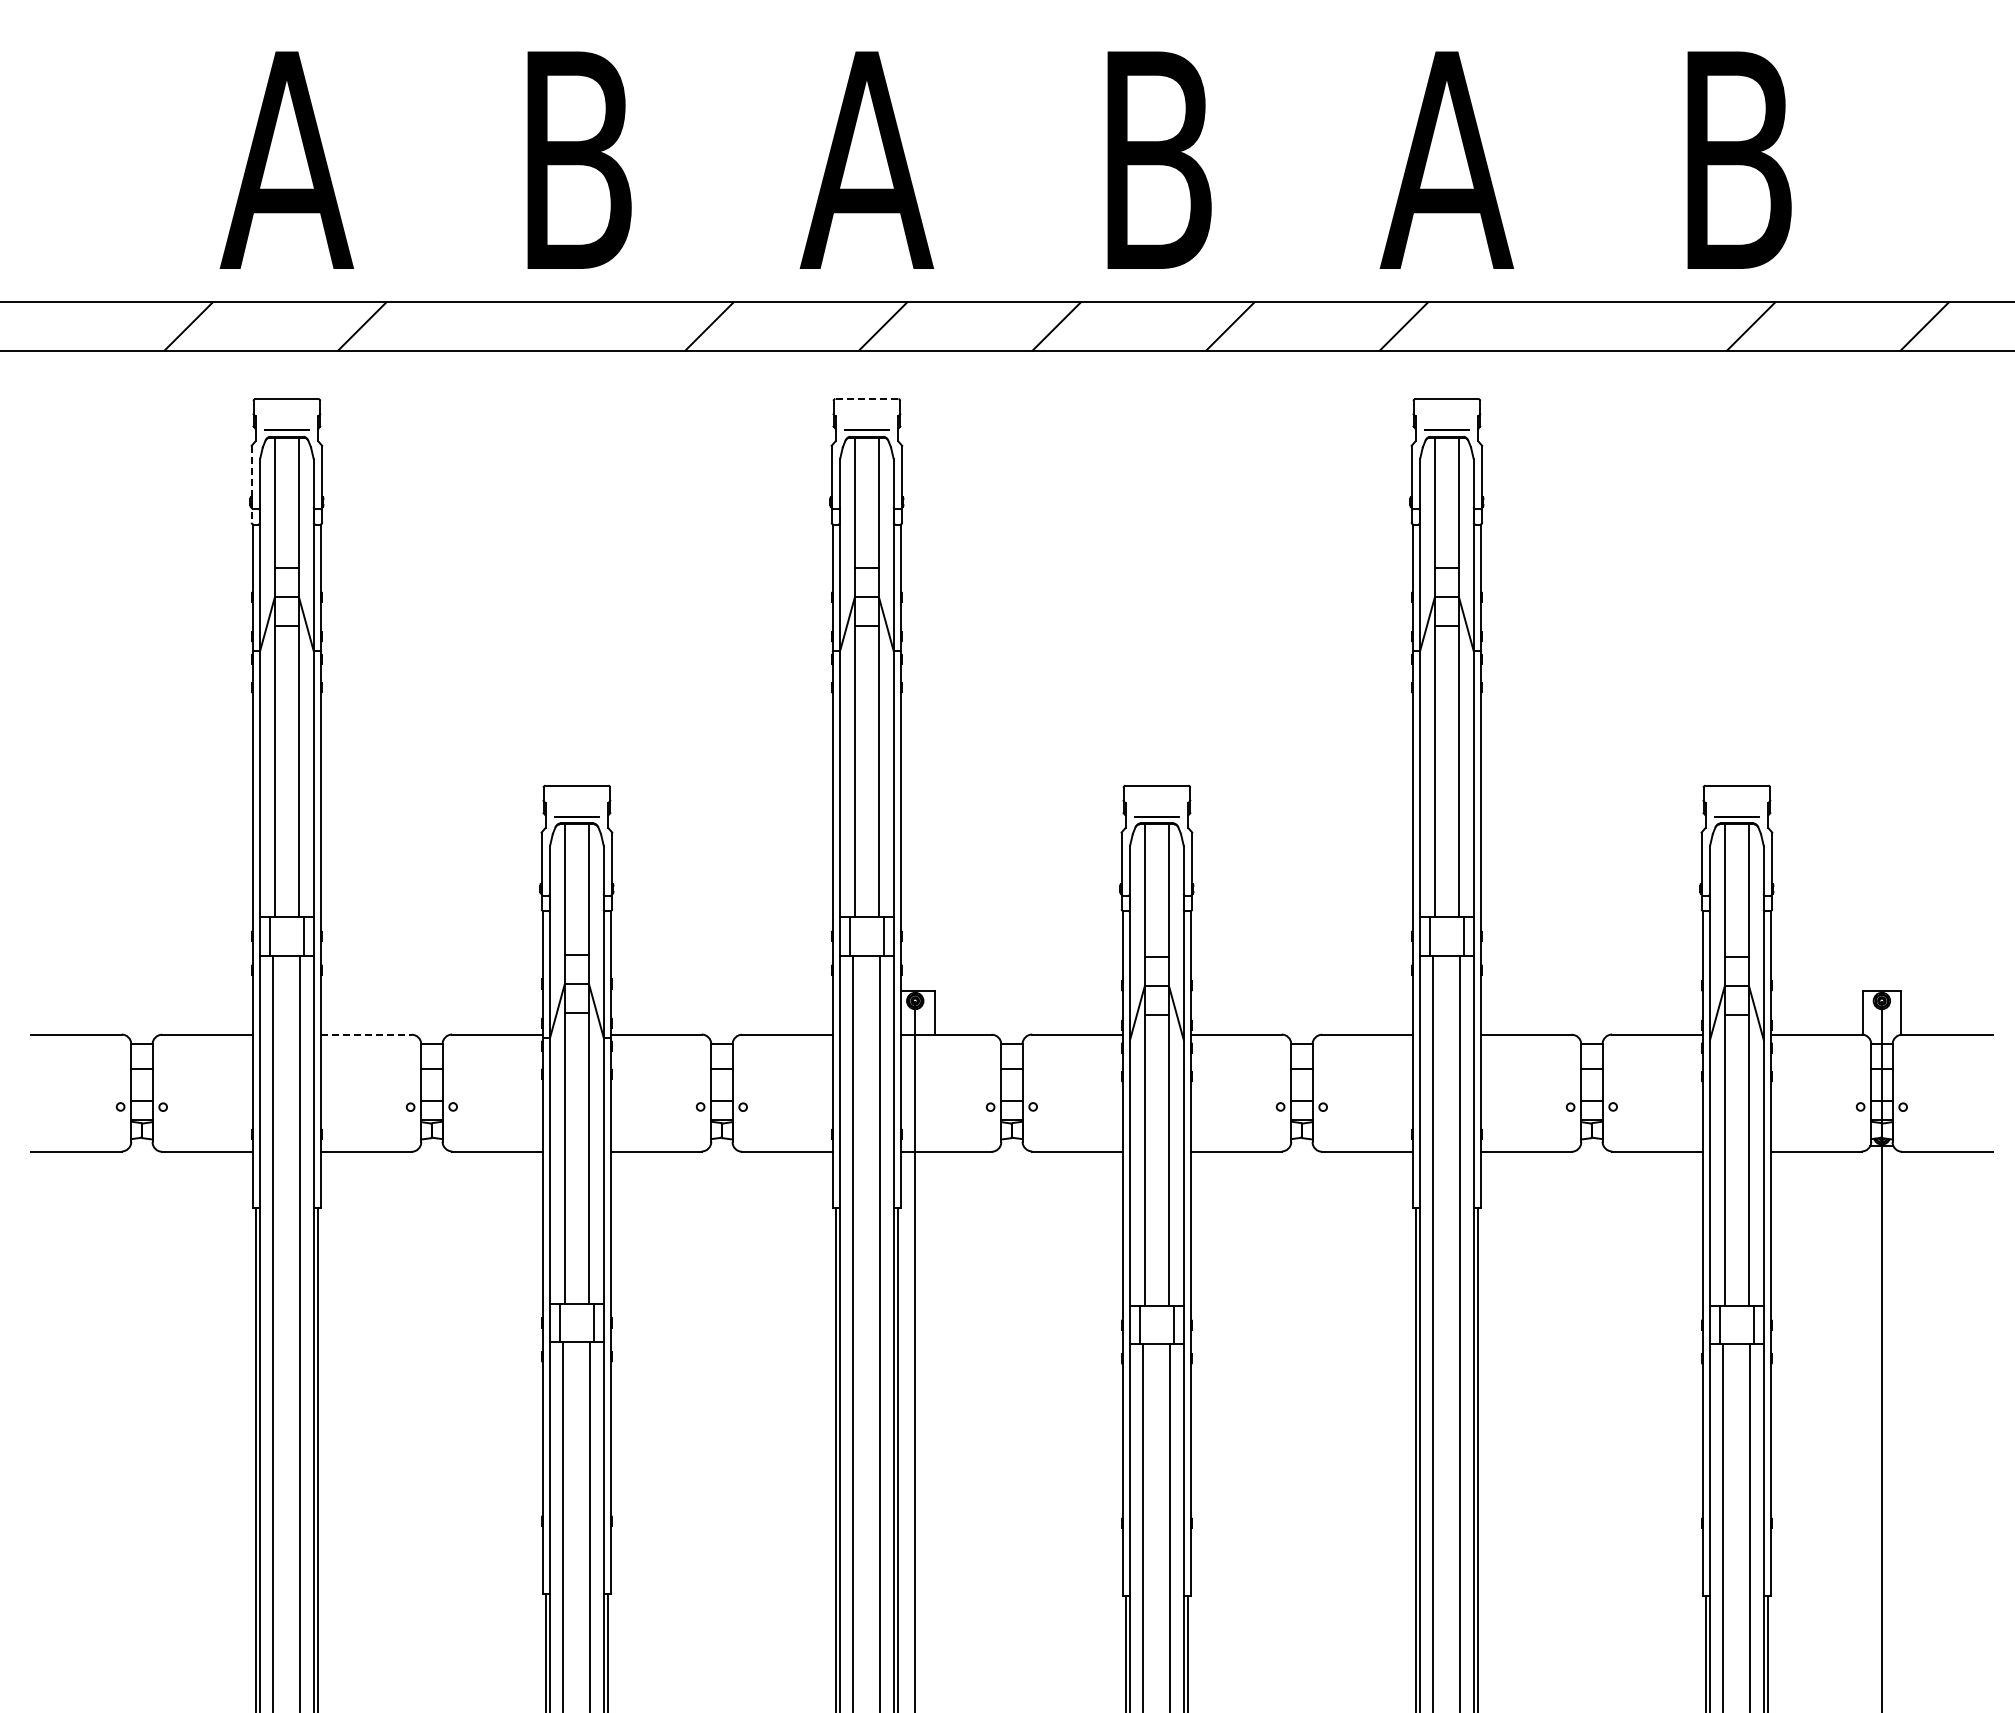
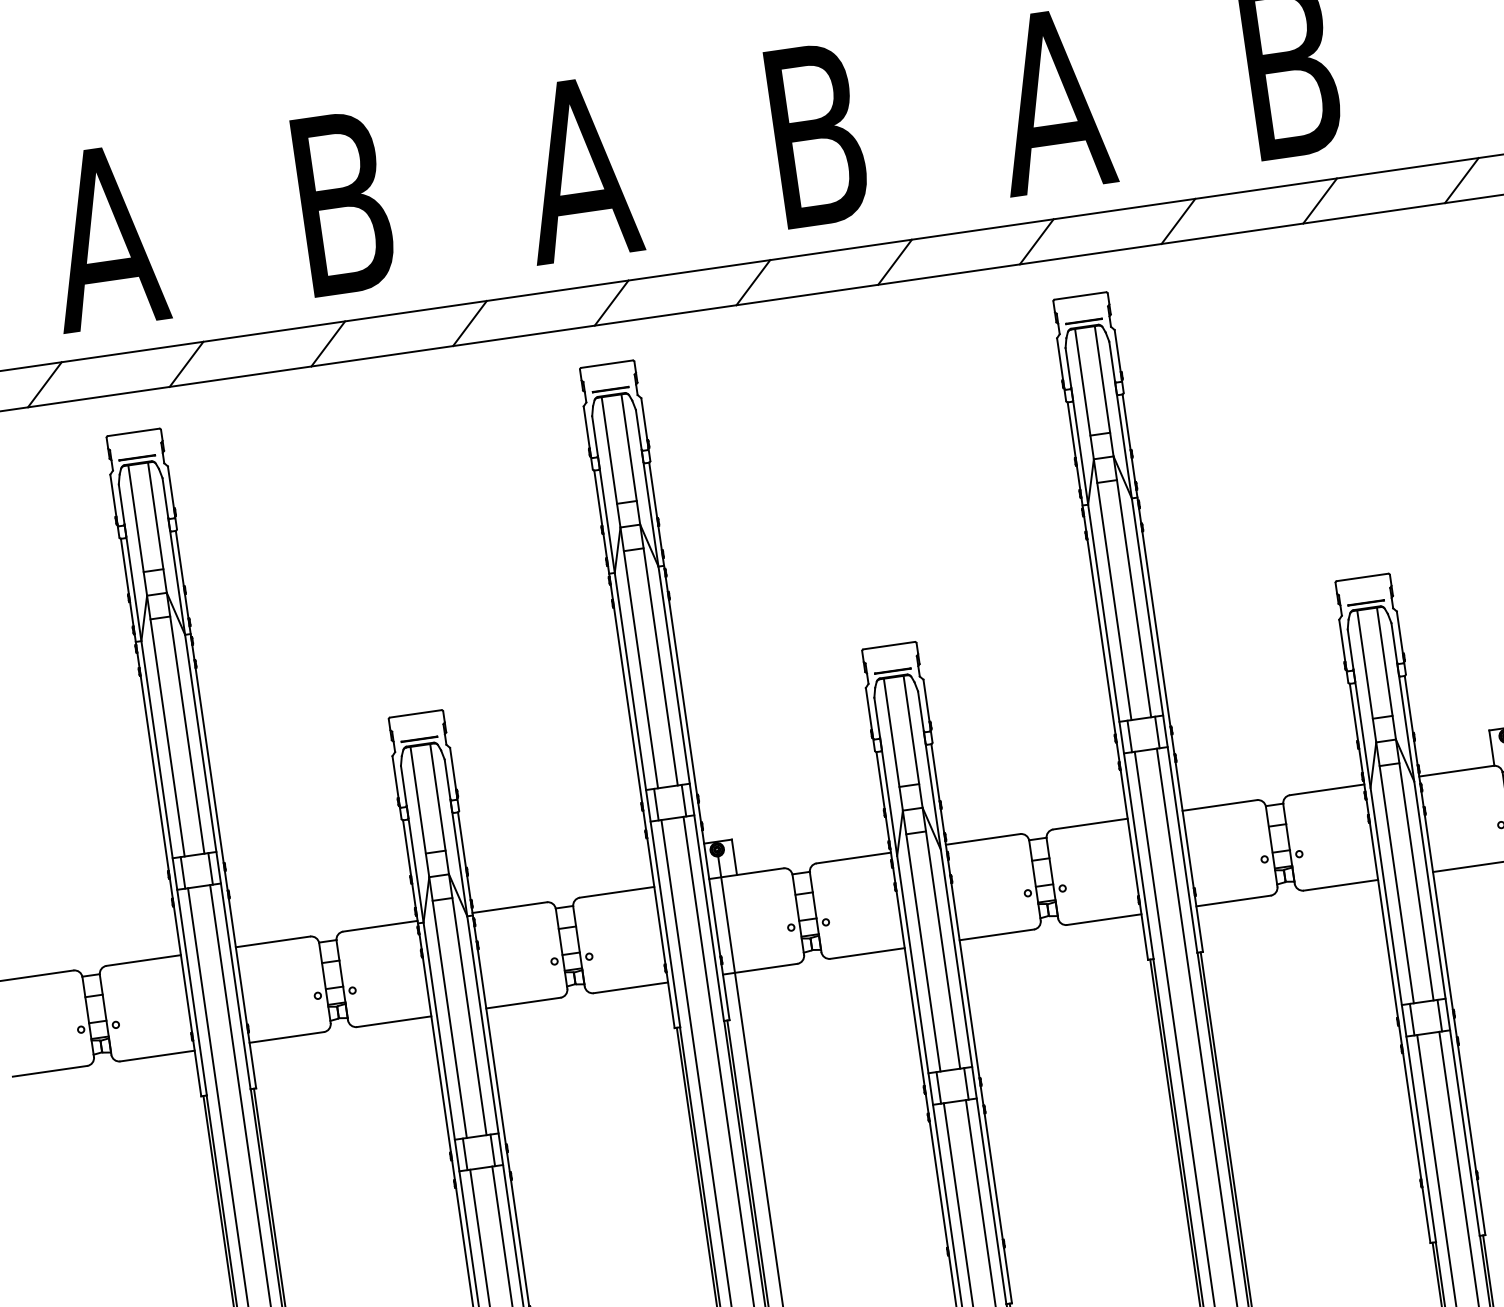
line: (535, 326) -> (327, 343), added
line: (1577, 326) -> (1178, 221), added
line: (866, 399) -> (606, 364), dashed -> solid
line: (251, 484) -> (114, 506), dashed -> solid
line: (366, 1034) -> (273, 941), dashed -> solid

